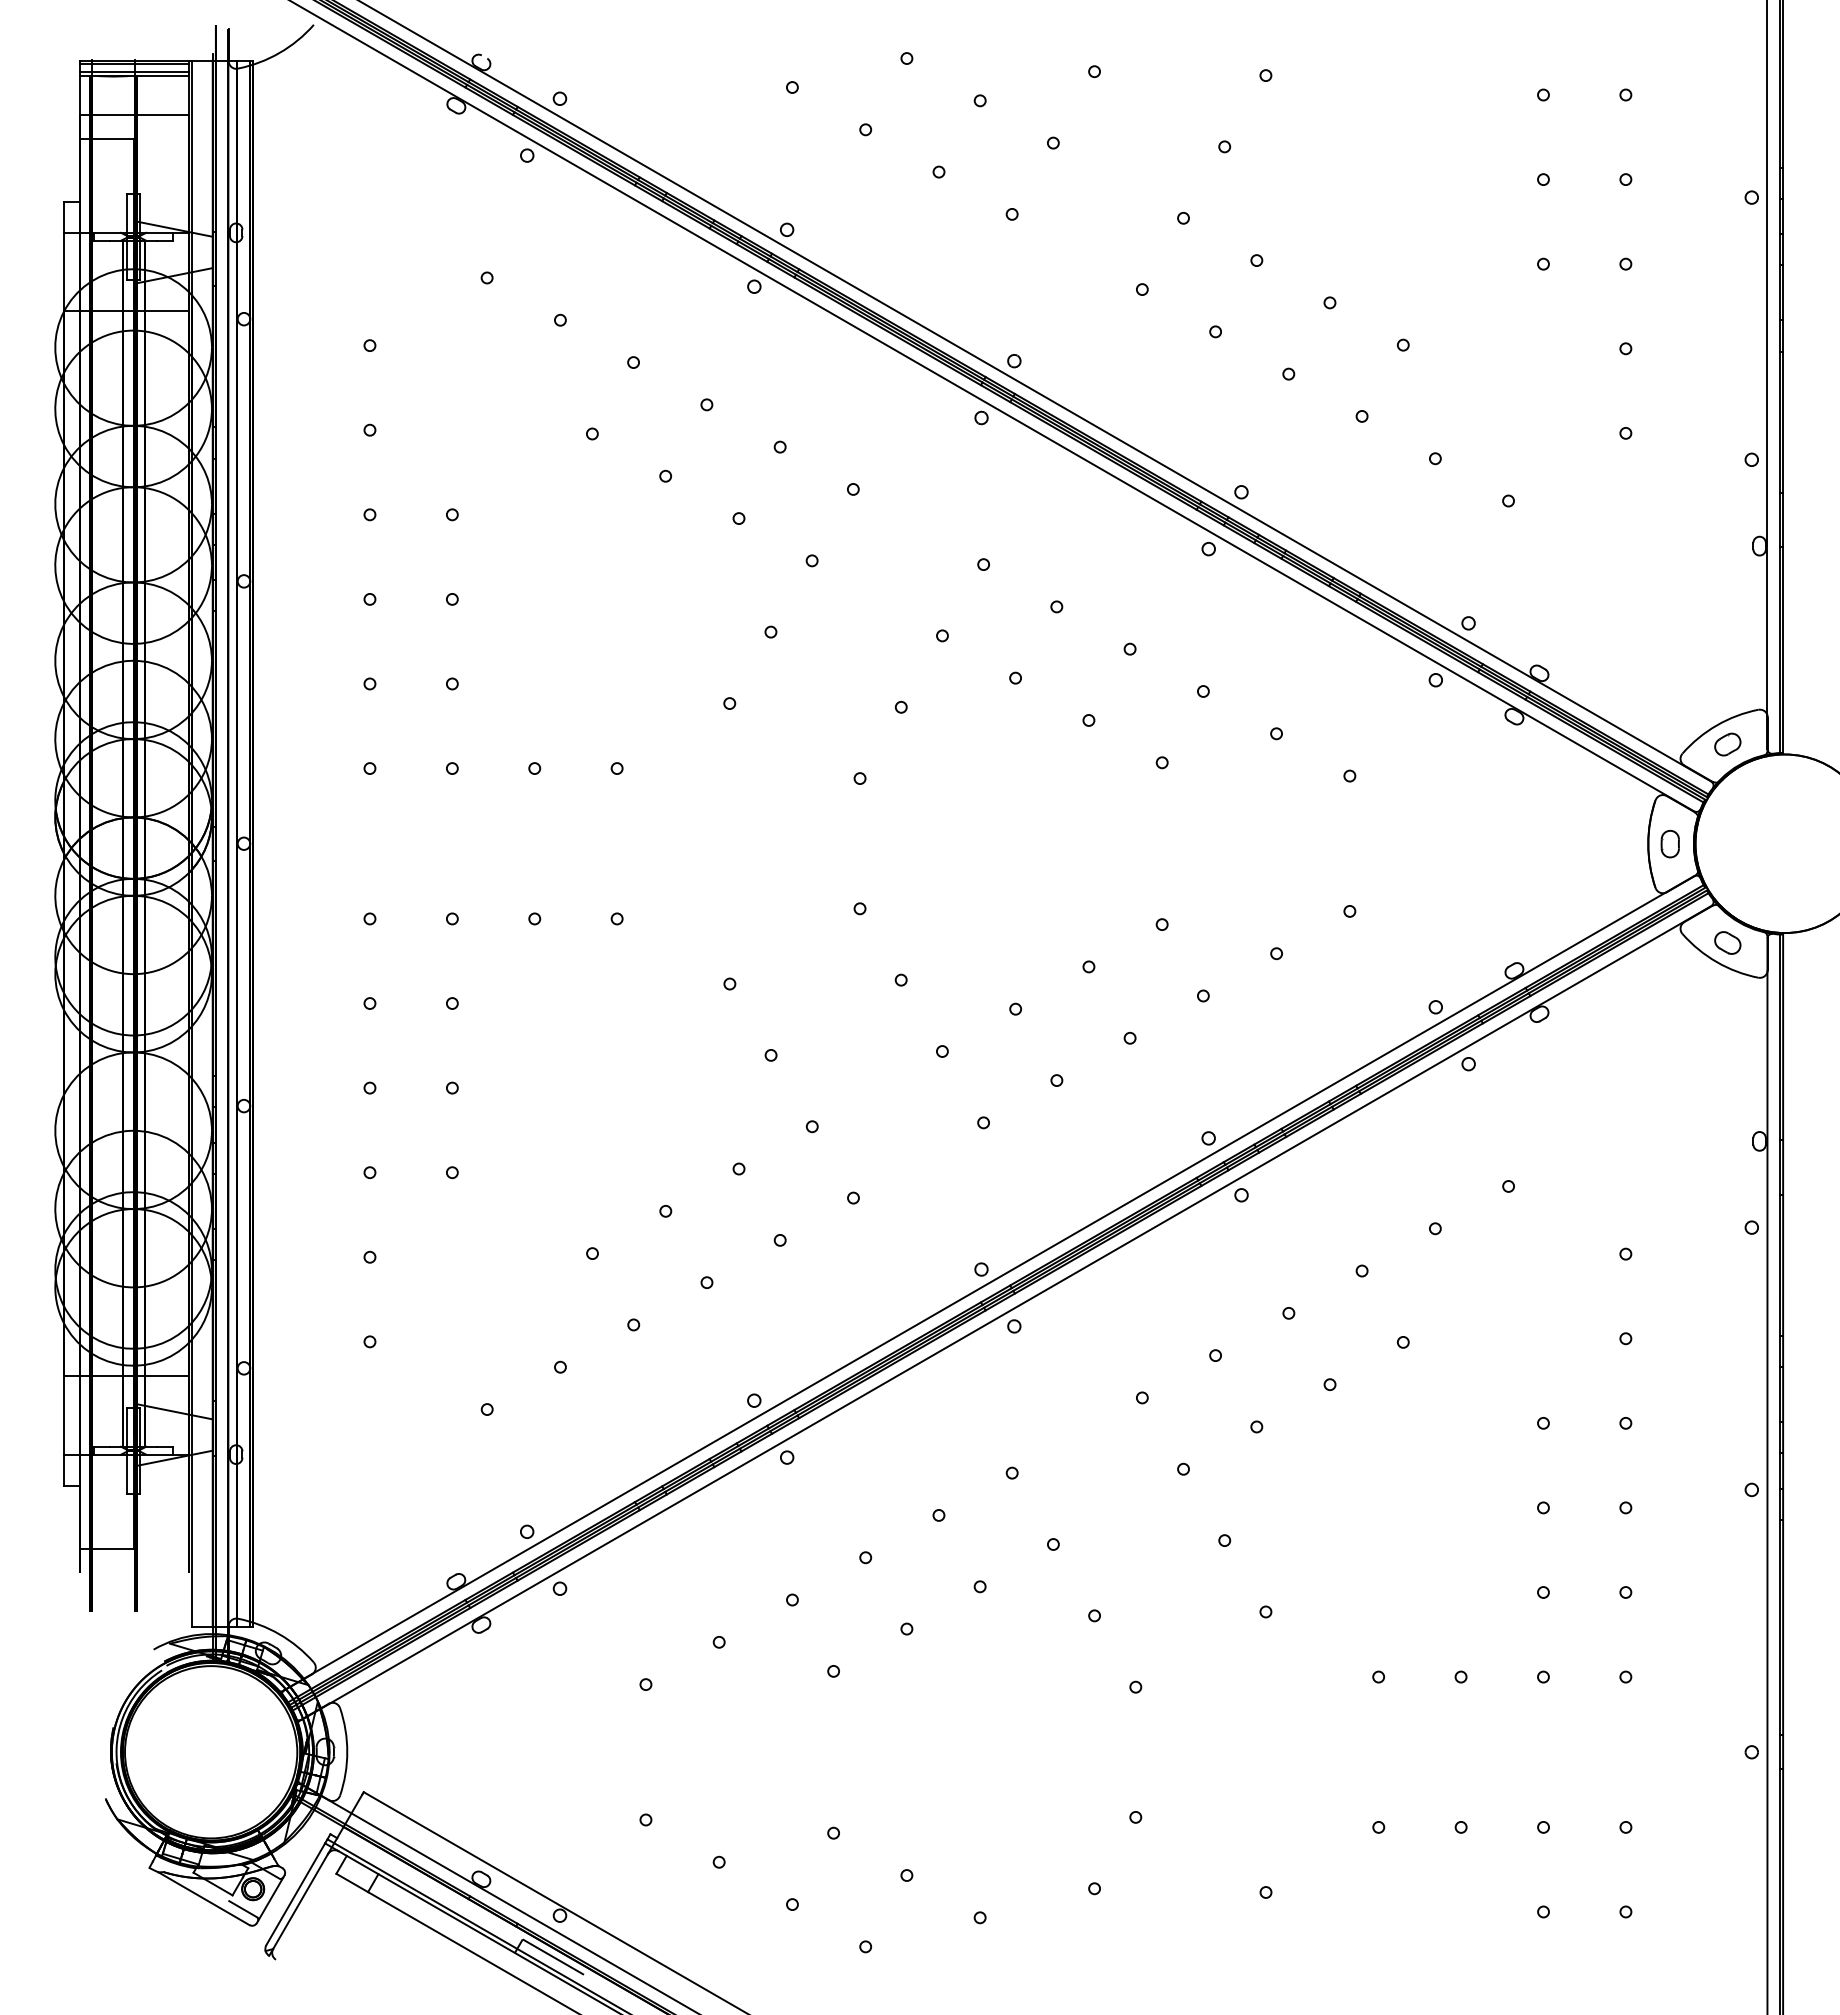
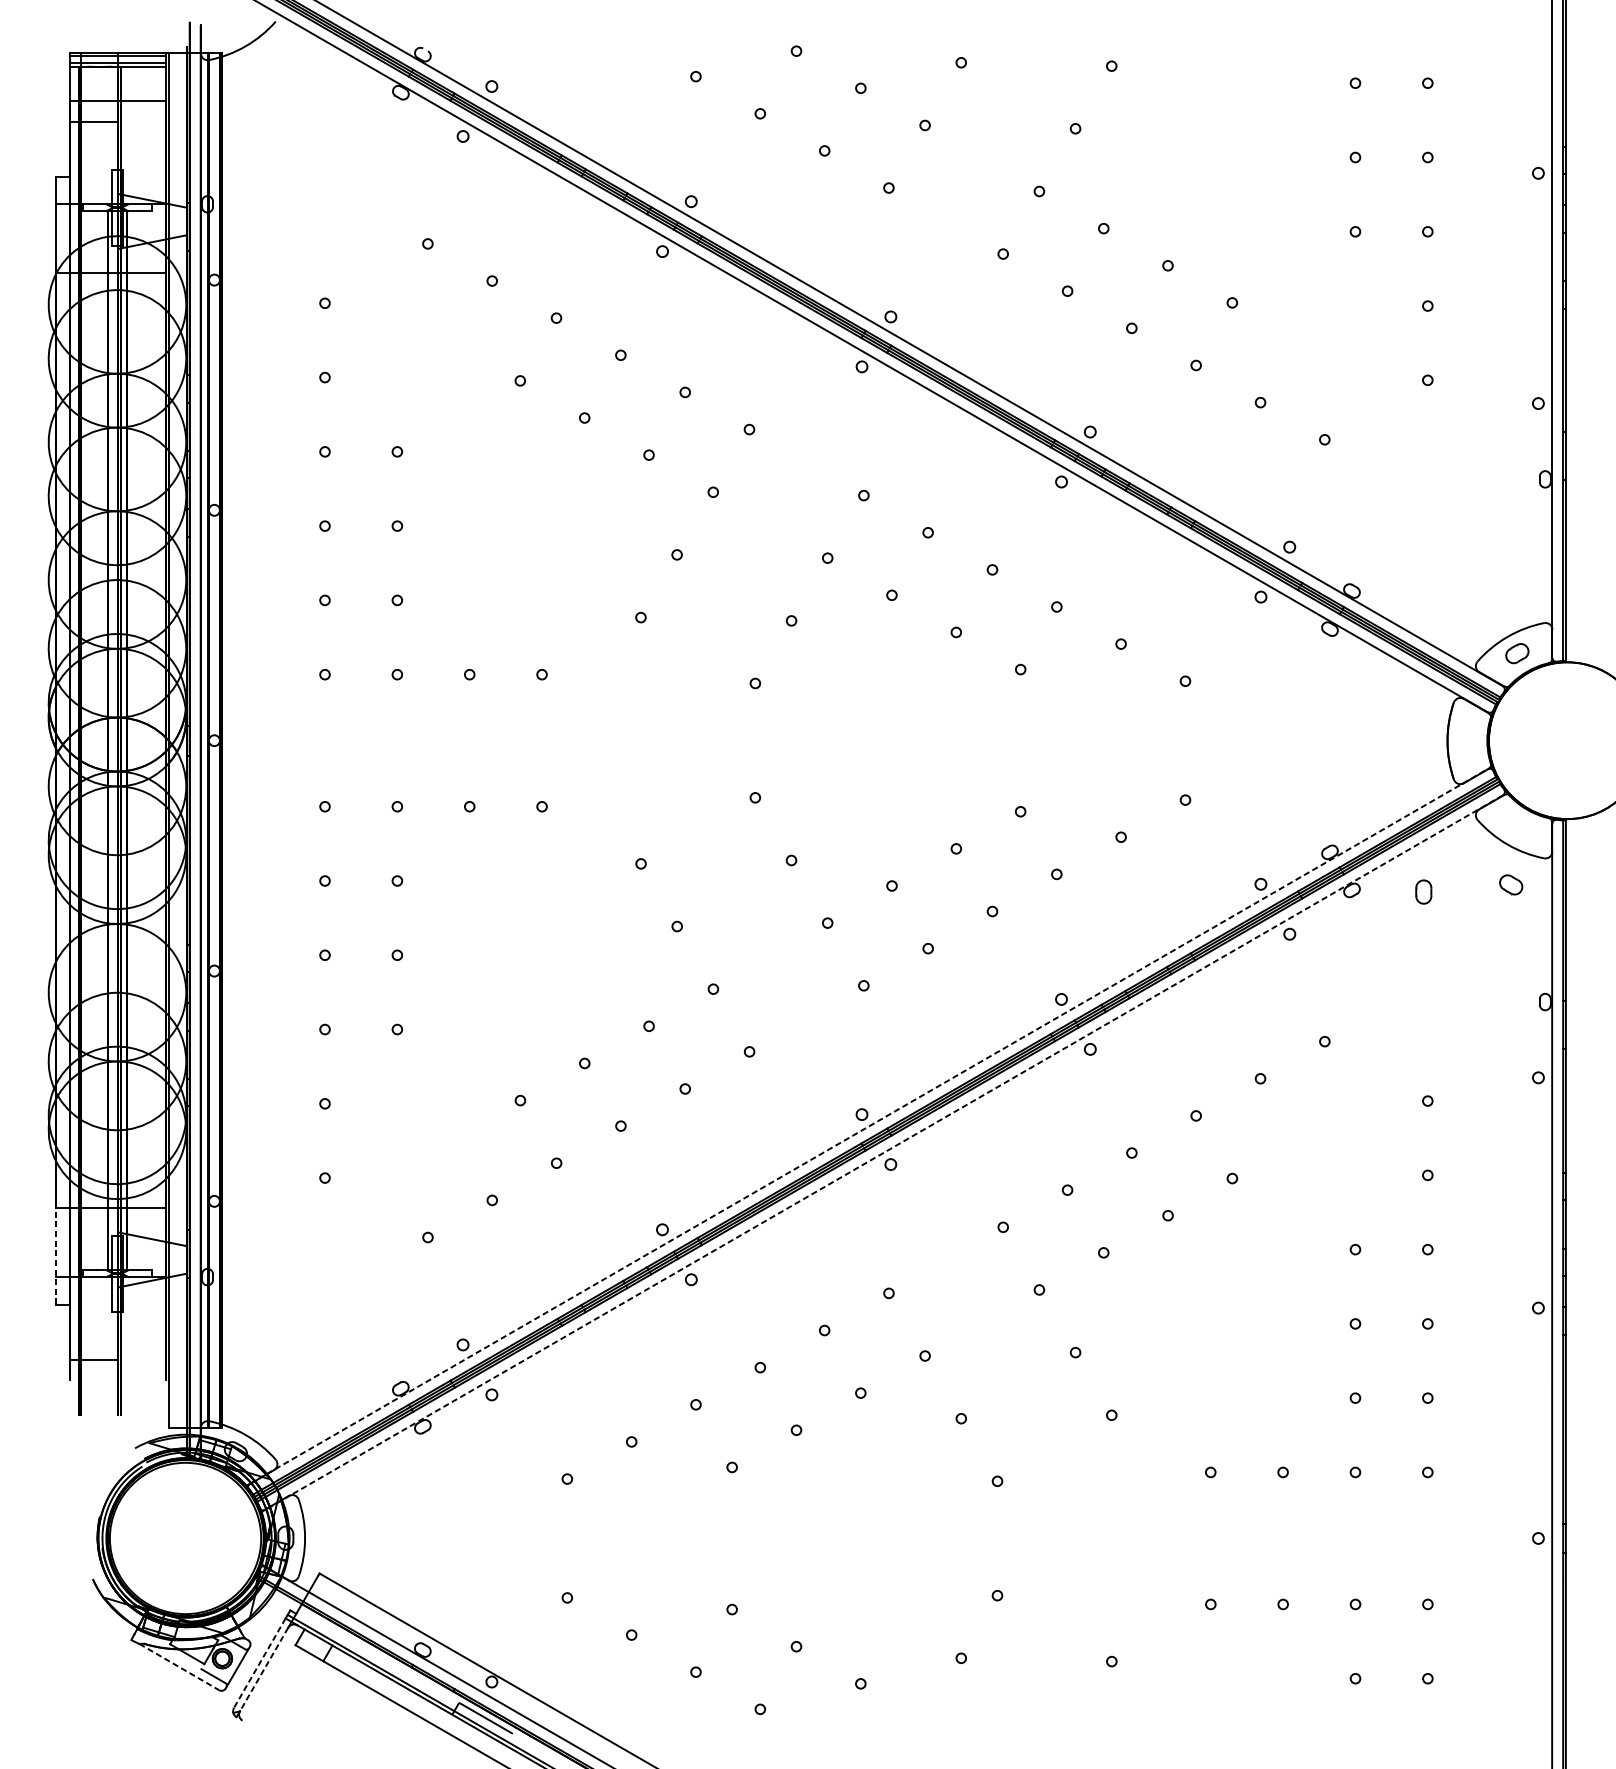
part: (1669, 844) -> (1423, 892), moved
part: (1727, 942) -> (1510, 884), moved
line: (989, 1283) -> (869, 1126), solid -> dashed
line: (1006, 1312) -> (883, 1152), solid -> dashed
line: (63, 1431) -> (55, 1256), solid -> dashed
line: (295, 1894) -> (259, 1663), solid -> dashed
line: (204, 1898) -> (179, 1666), solid -> dashed
line: (300, 1901) -> (264, 1669), solid -> dashed

